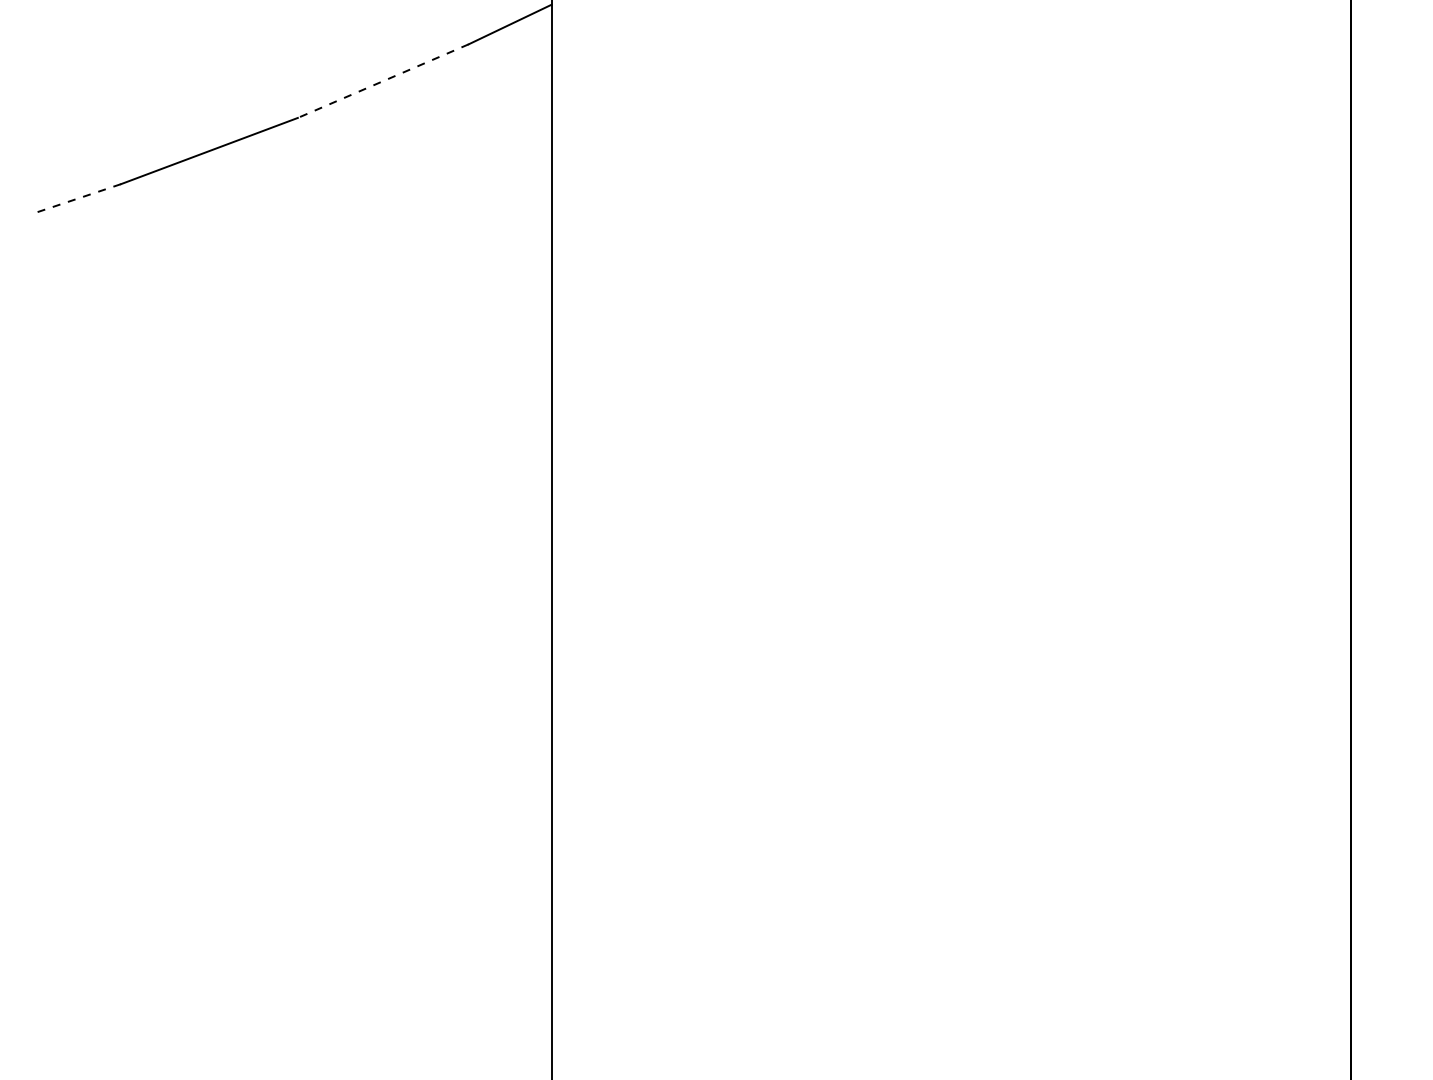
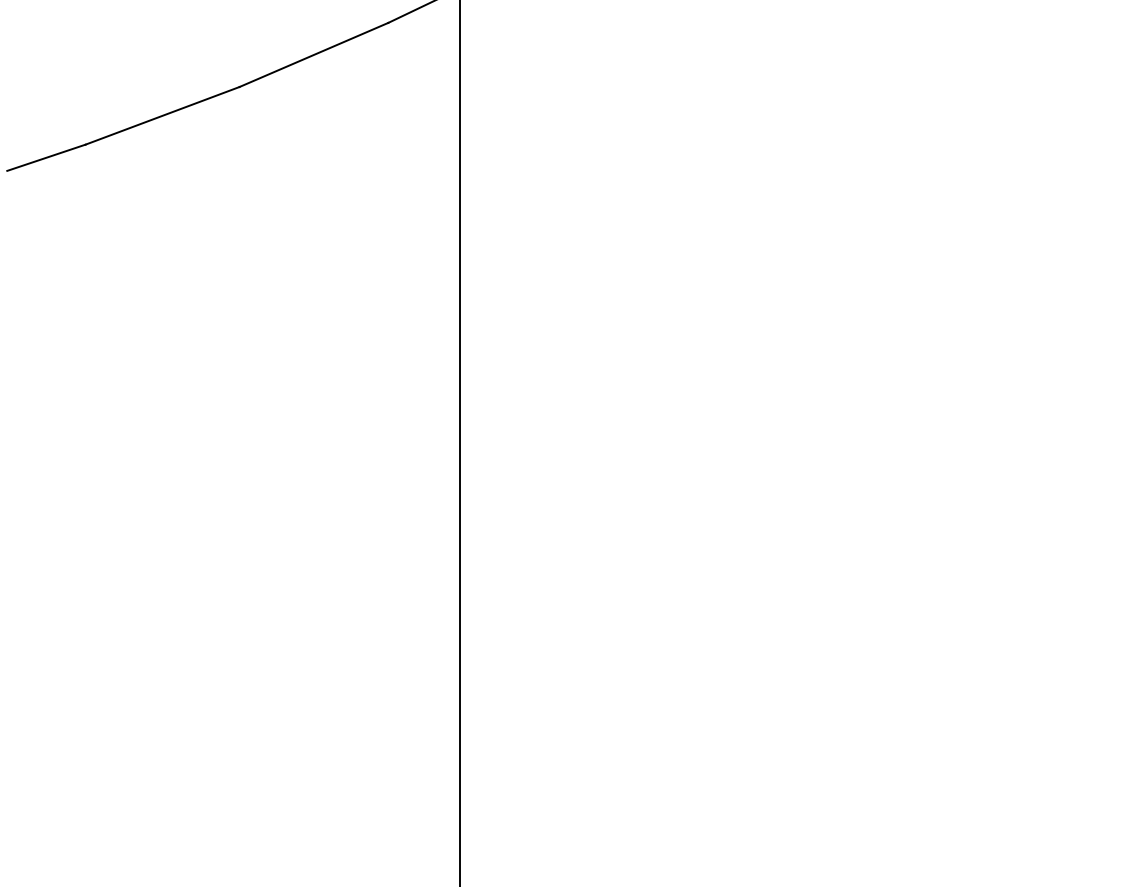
line: (382, 81) -> (313, 55), dashed -> solid
line: (75, 199) -> (46, 157), dashed -> solid

